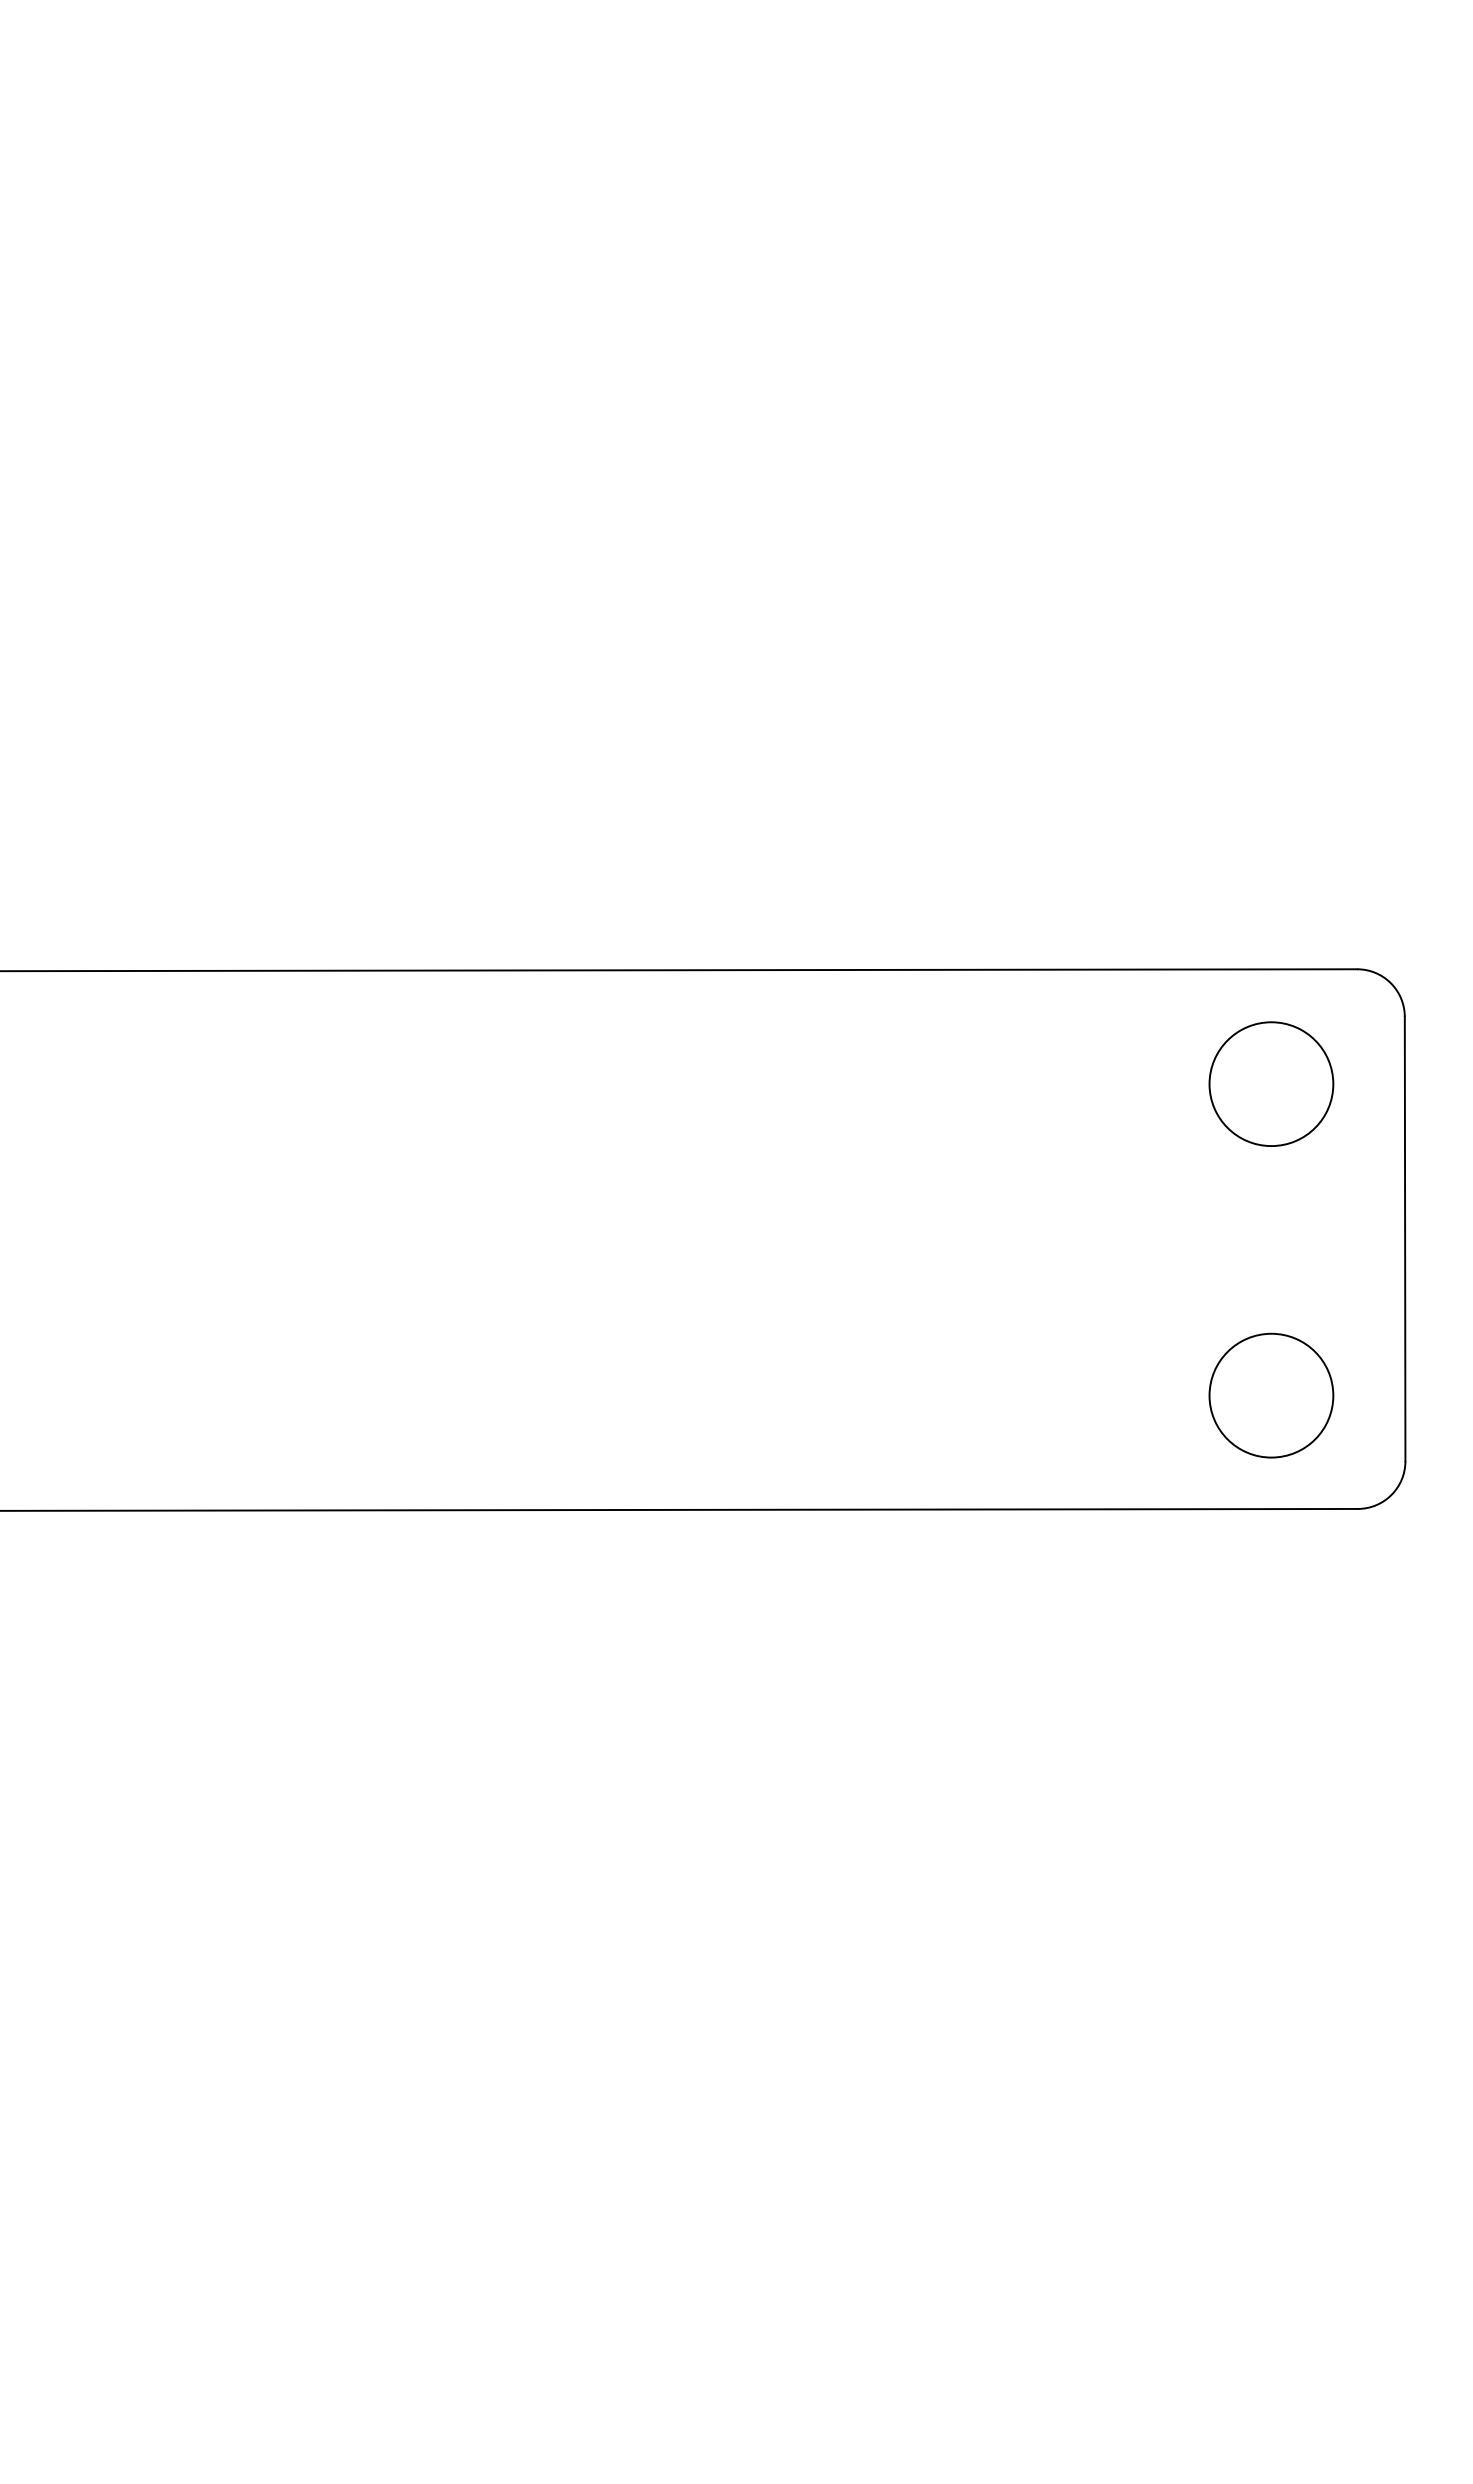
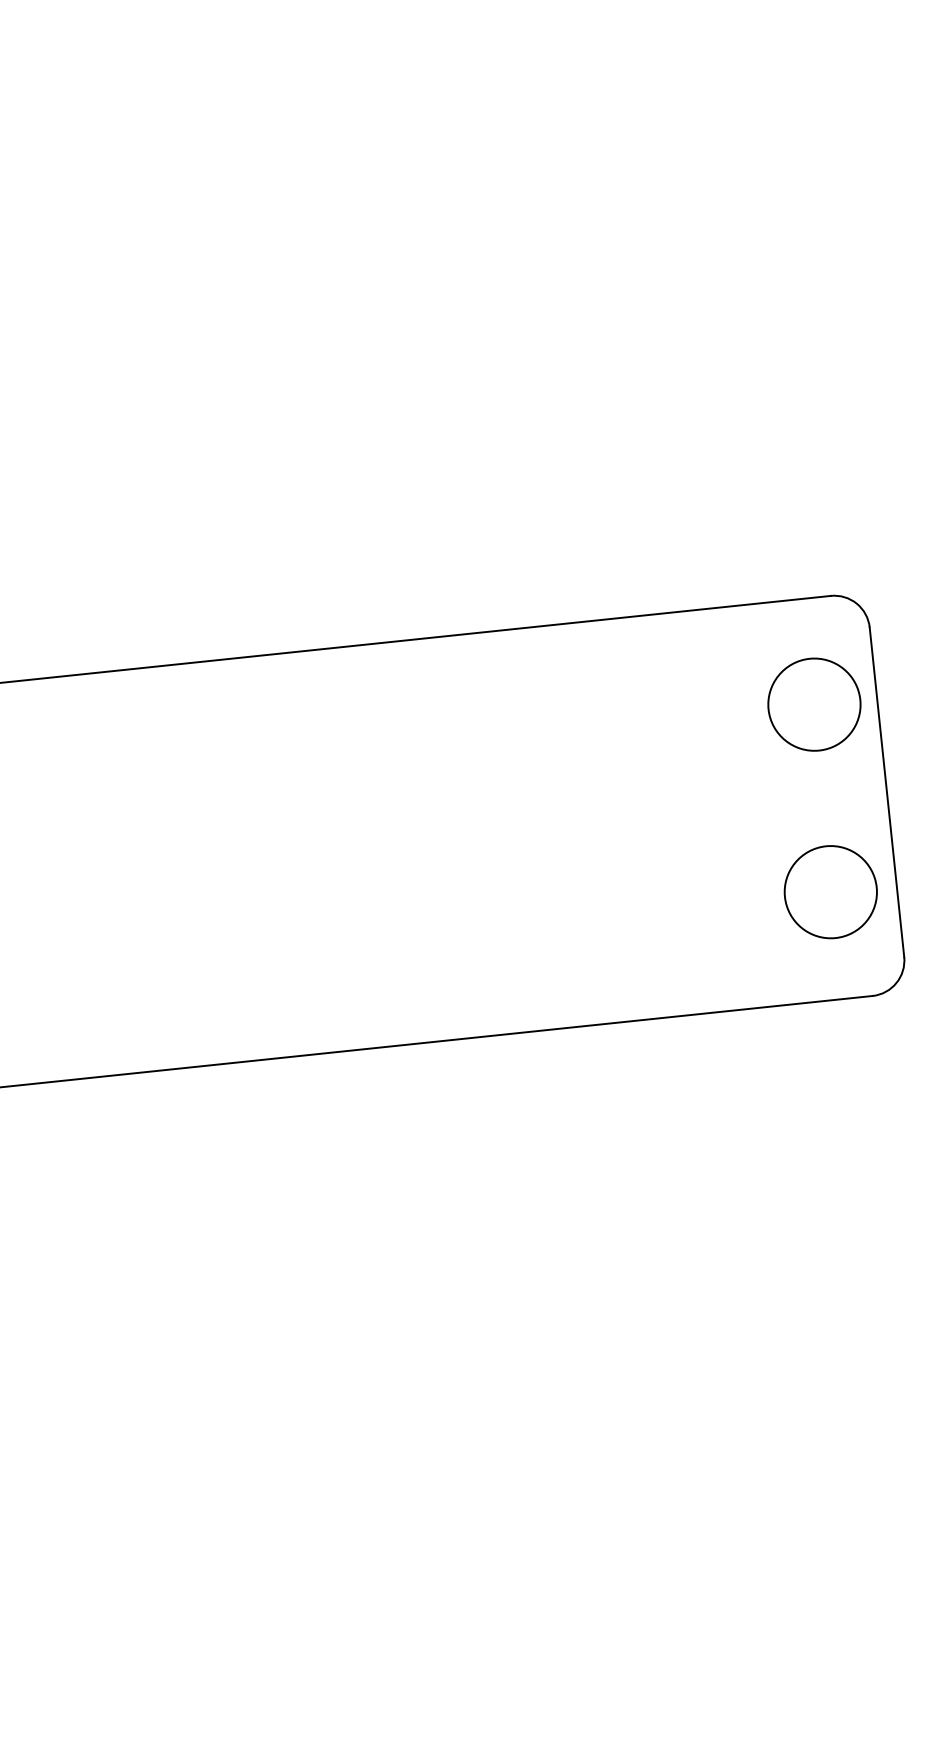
circle: (1271, 1083) -> (814, 704), moved
circle: (1271, 1395) -> (830, 892), moved

